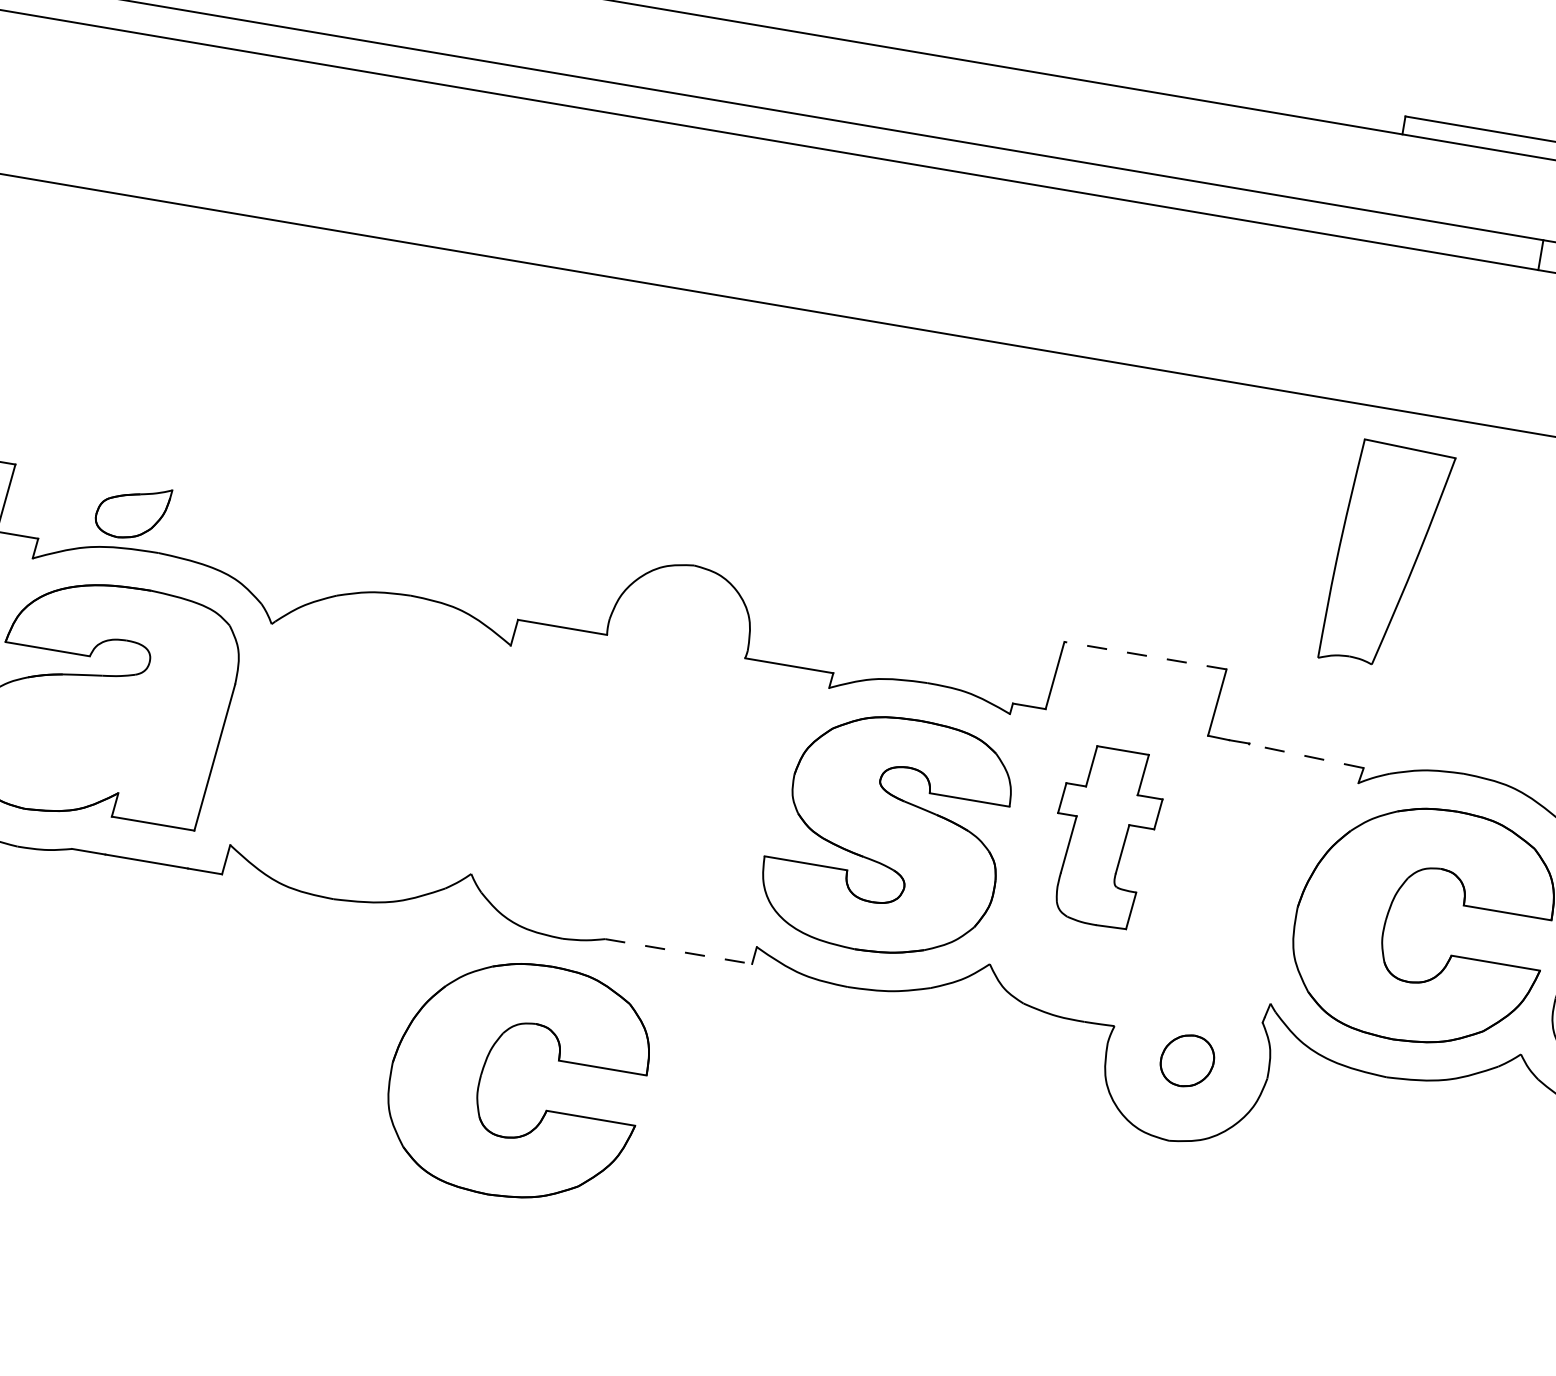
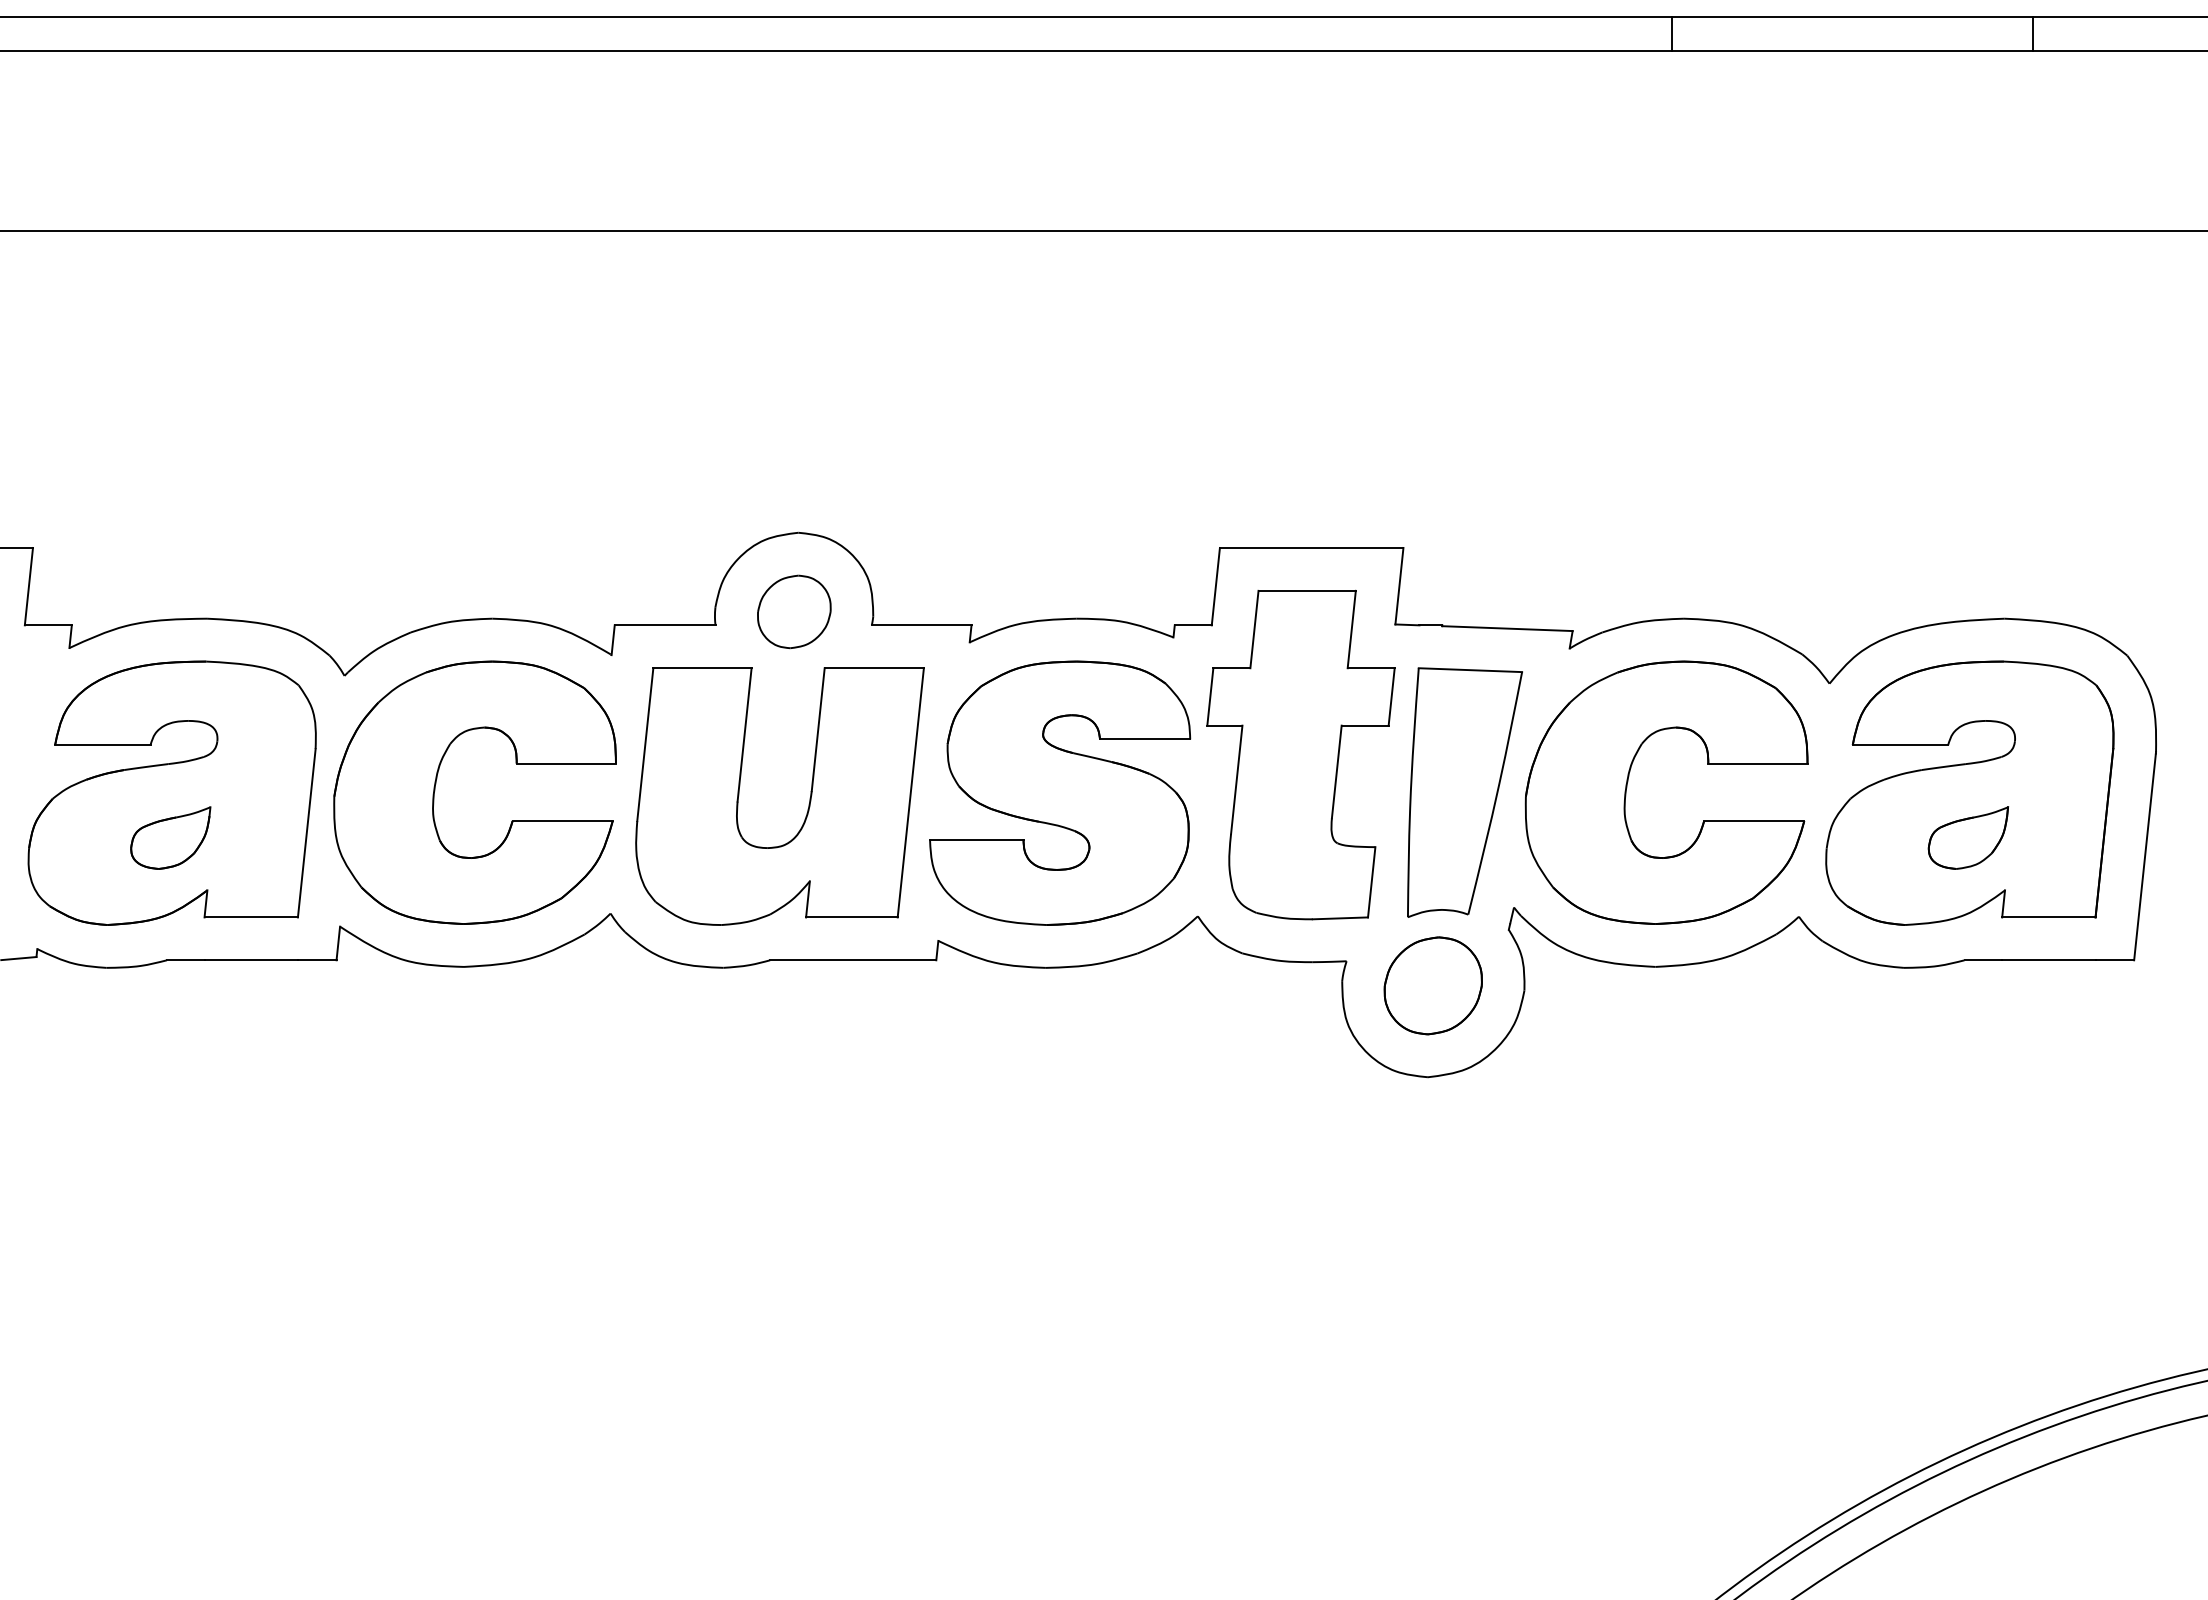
part: (132, 511) -> (170, 837), moved
part: (1386, 556) -> (1464, 792), moved
part: (678, 634) -> (794, 611), added
line: (1145, 655) -> (1311, 547), dashed -> solid
line: (1305, 755) -> (1506, 628), dashed -> solid
part: (664, 802) -> (809, 798), added
part: (1104, 836) -> (1300, 754), size x1.67
line: (678, 951) -> (853, 960), dashed -> solid
part: (1186, 1060) -> (1432, 985), size x1.67
part: (484, 1067) -> (436, 784), moved

